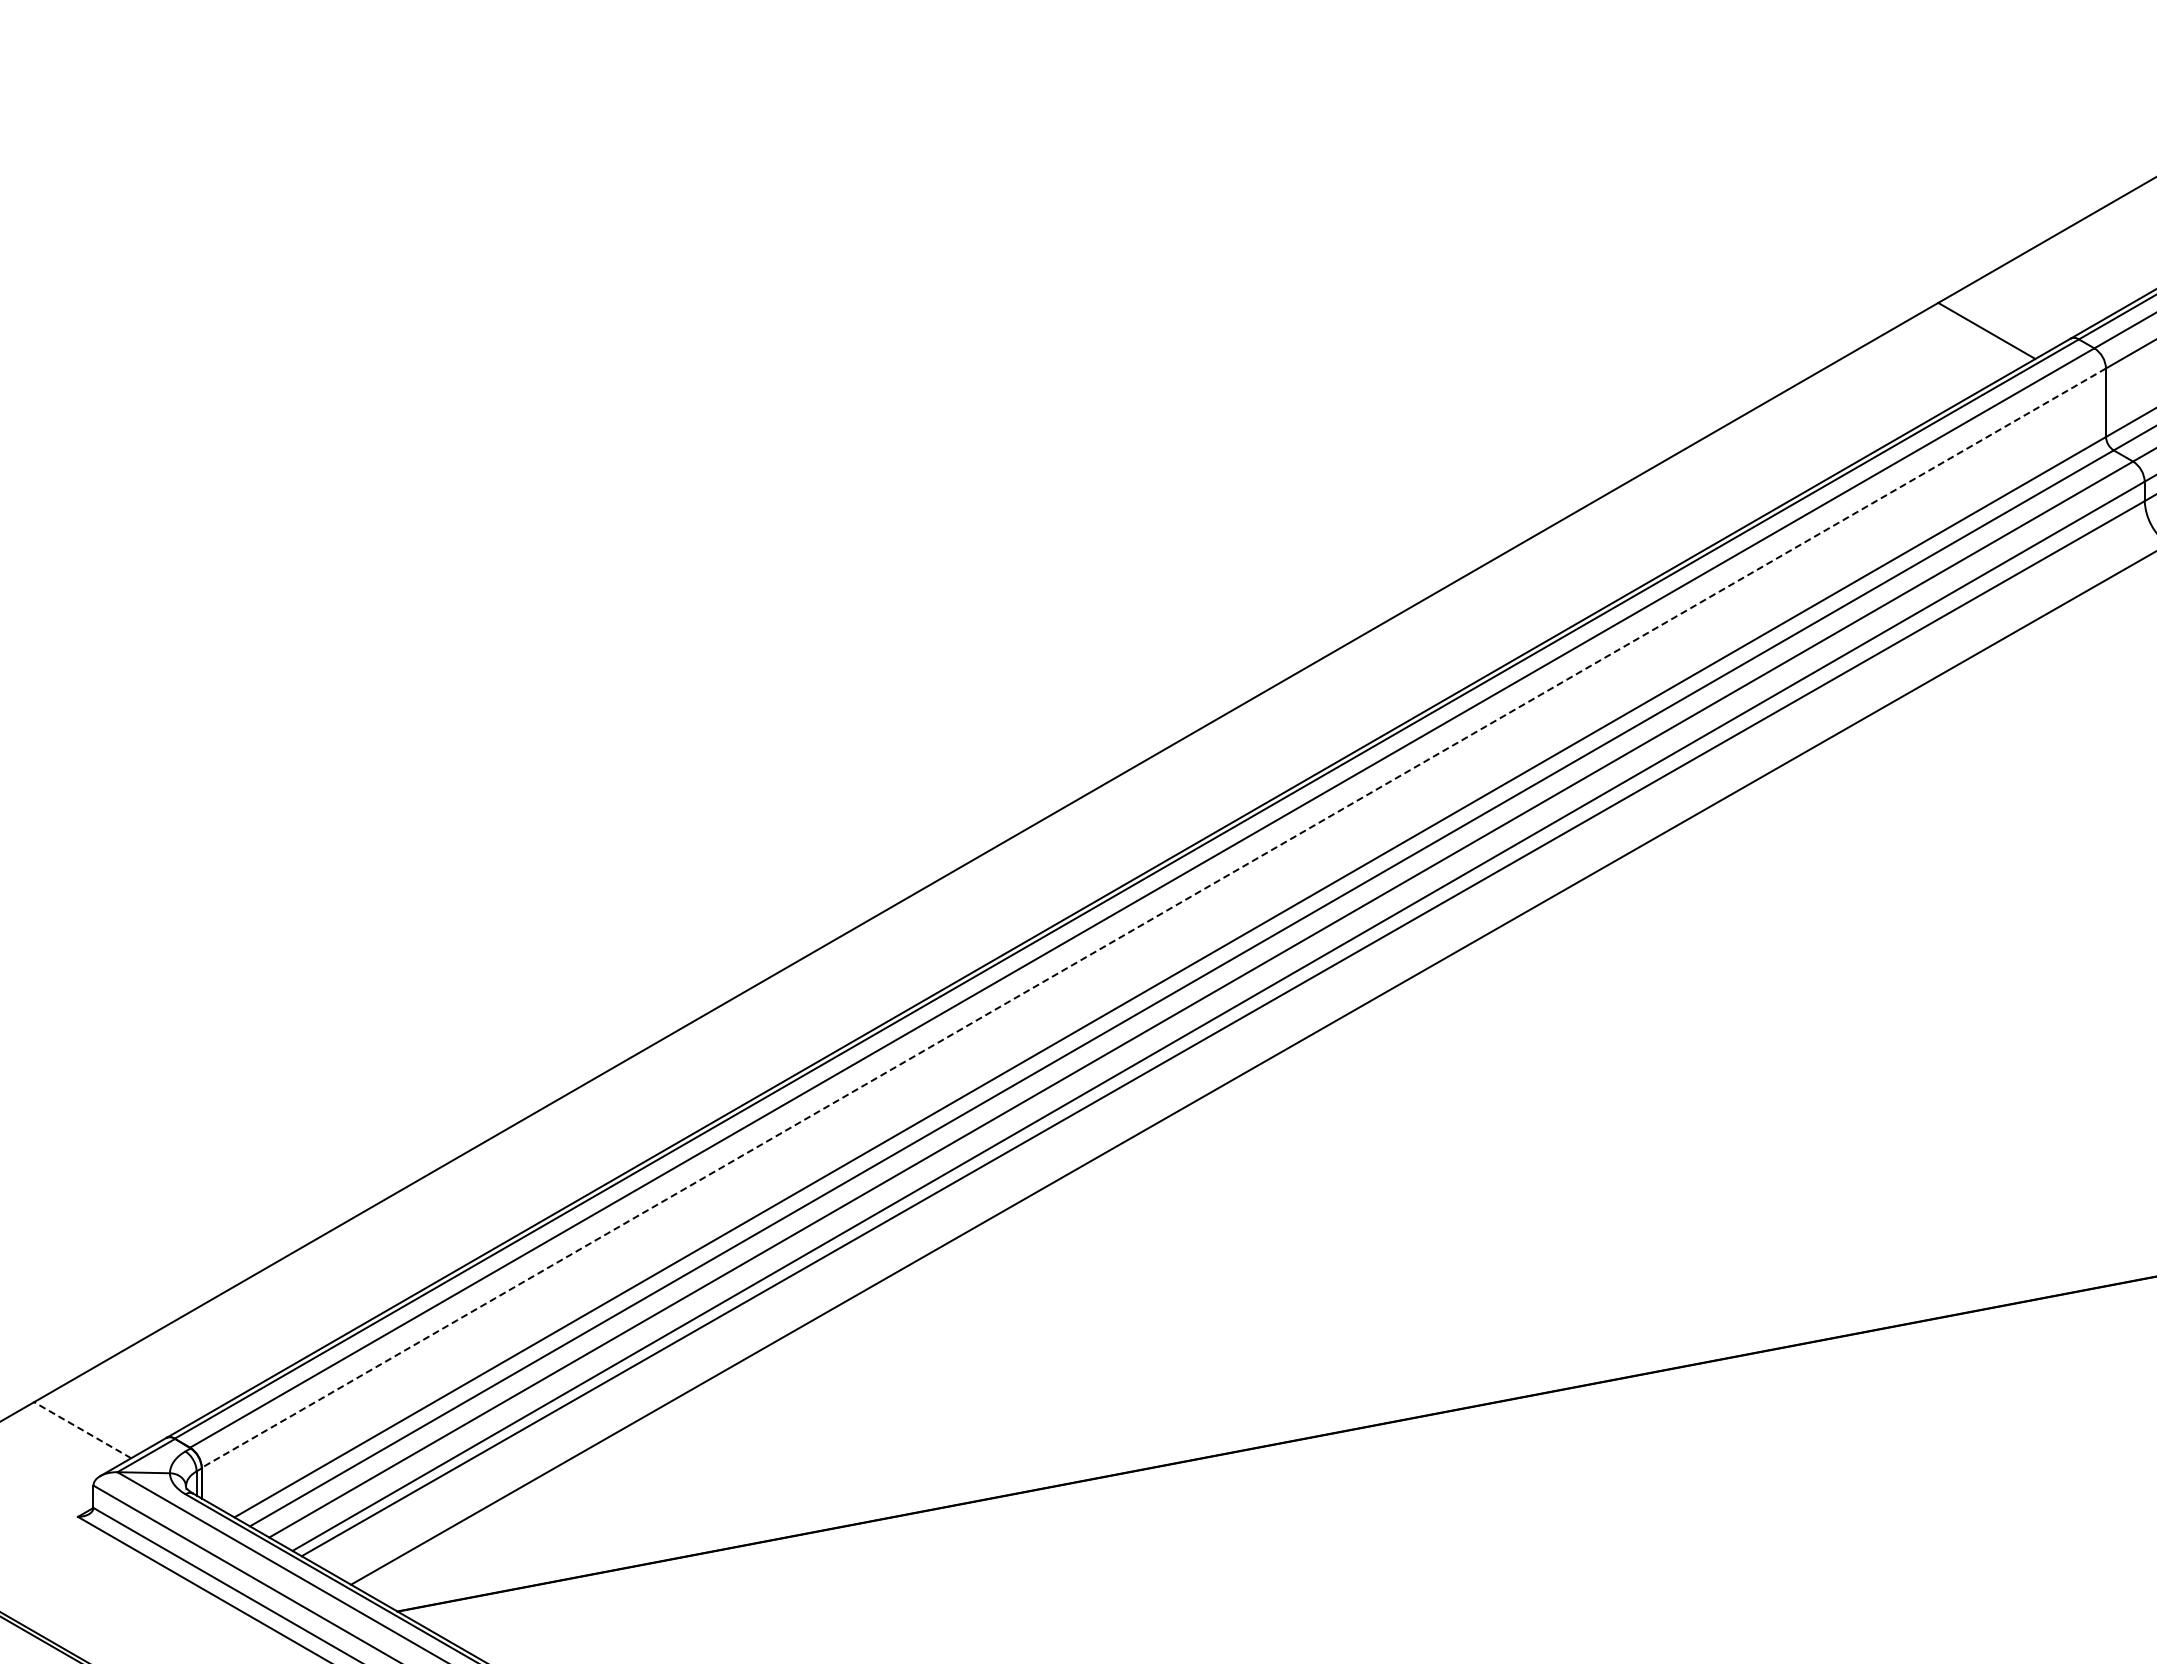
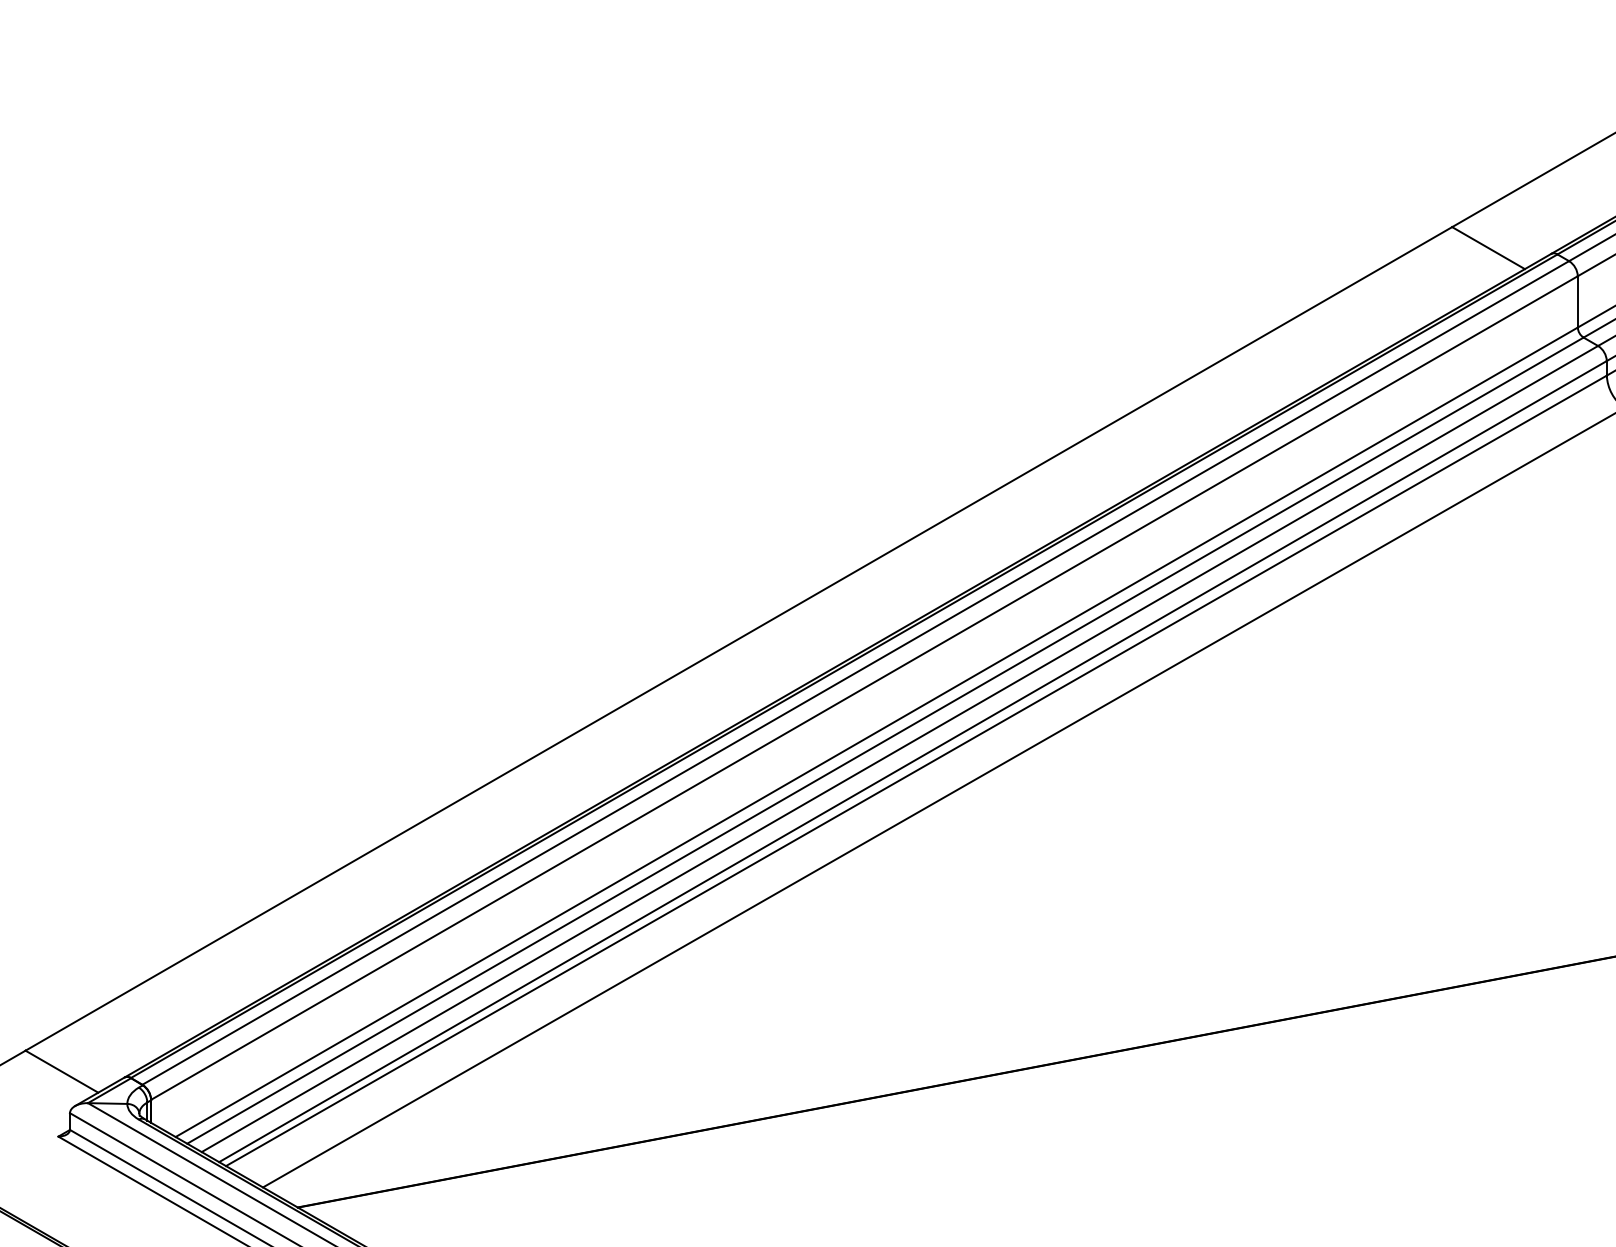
line: (1153, 918) -> (864, 688), dashed -> solid
line: (82, 1429) -> (61, 1071), dashed -> solid

